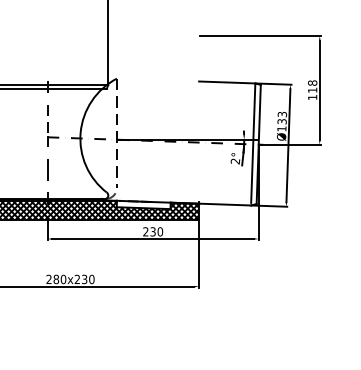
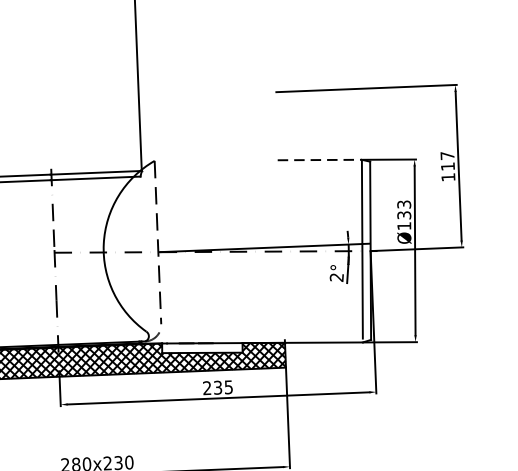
line: (227, 82) -> (320, 160), solid -> dashed
text: (312, 82) -> (447, 154), 118 -> 117
text: (160, 231) -> (229, 386), 230 -> 235

